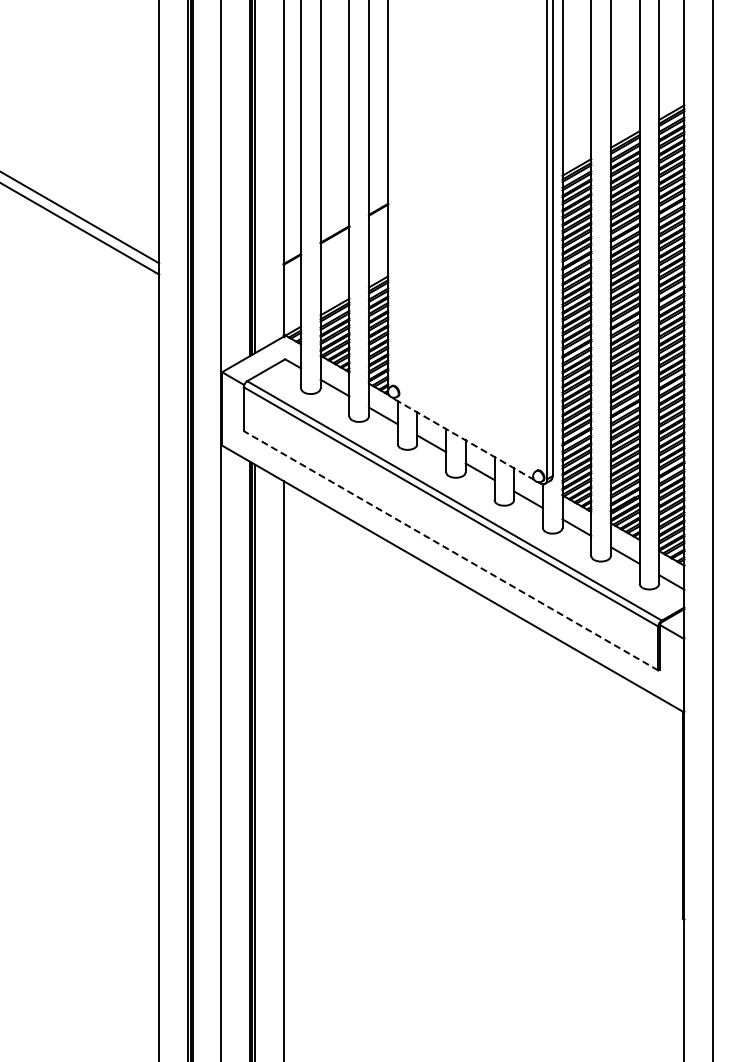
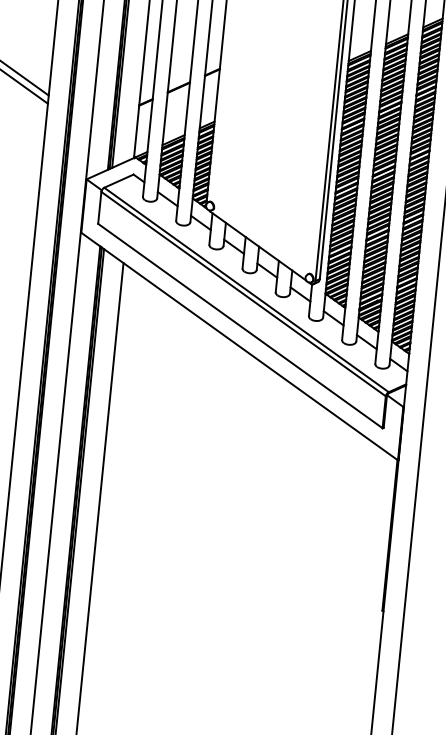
line: (465, 439) -> (258, 246), dashed -> solid
line: (450, 550) -> (239, 325), dashed -> solid

